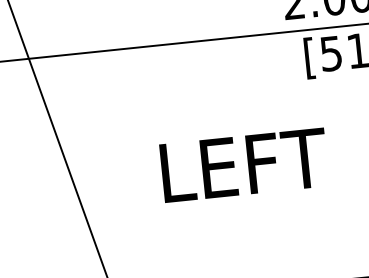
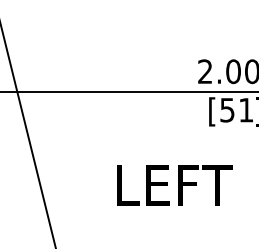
text: (243, 165) -> (174, 185), moved

